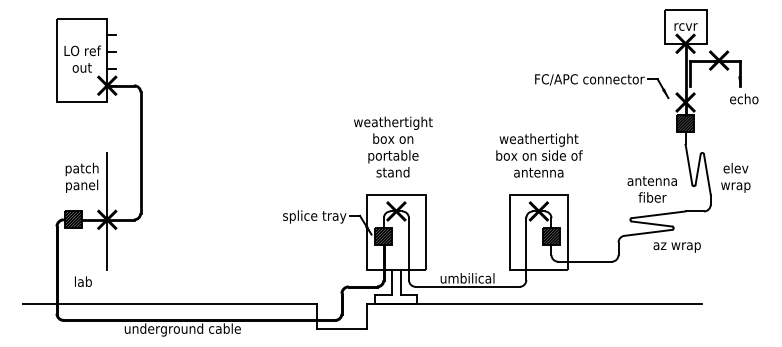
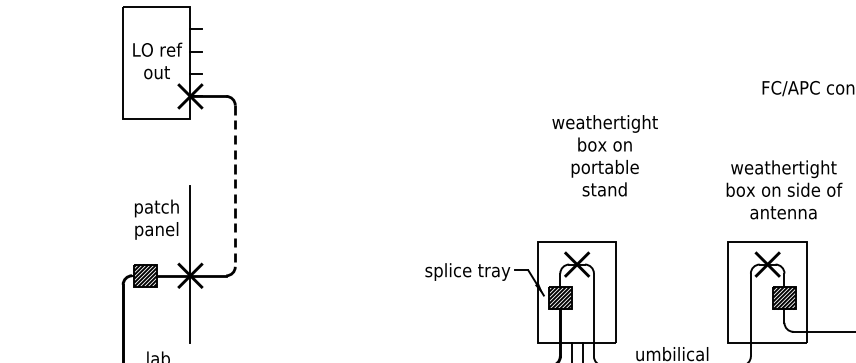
text: (393, 146) -> (605, 154), moved
line: (140, 153) -> (234, 187), solid -> dashed
text: (539, 155) -> (784, 189), moved

